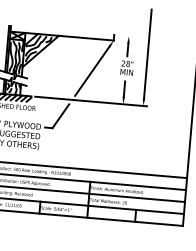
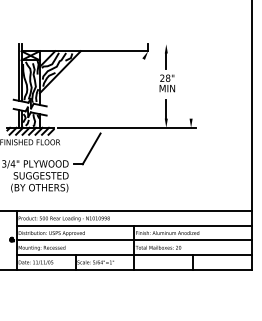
line: (148, 53) -> (191, 63), removed
line: (91, 70) -> (124, 90), removed

